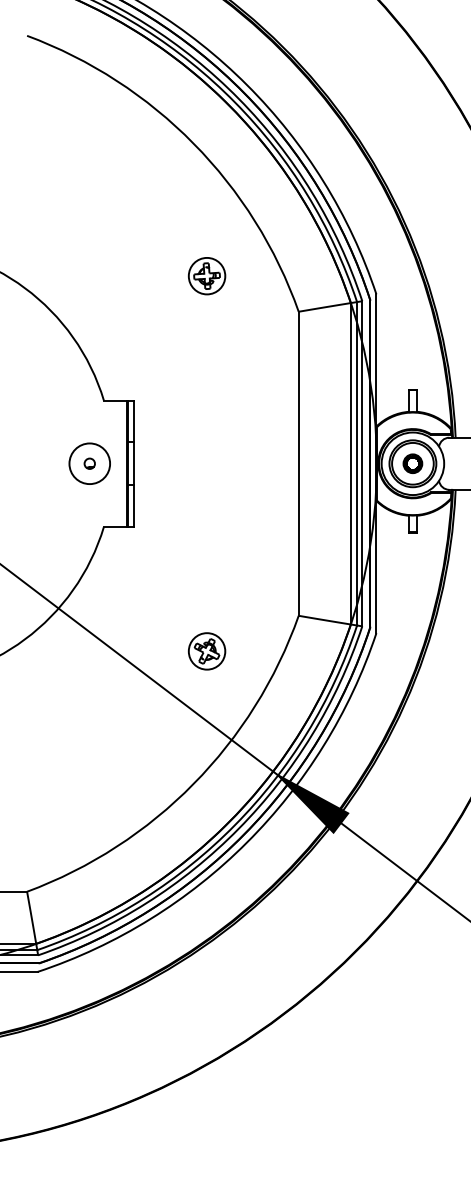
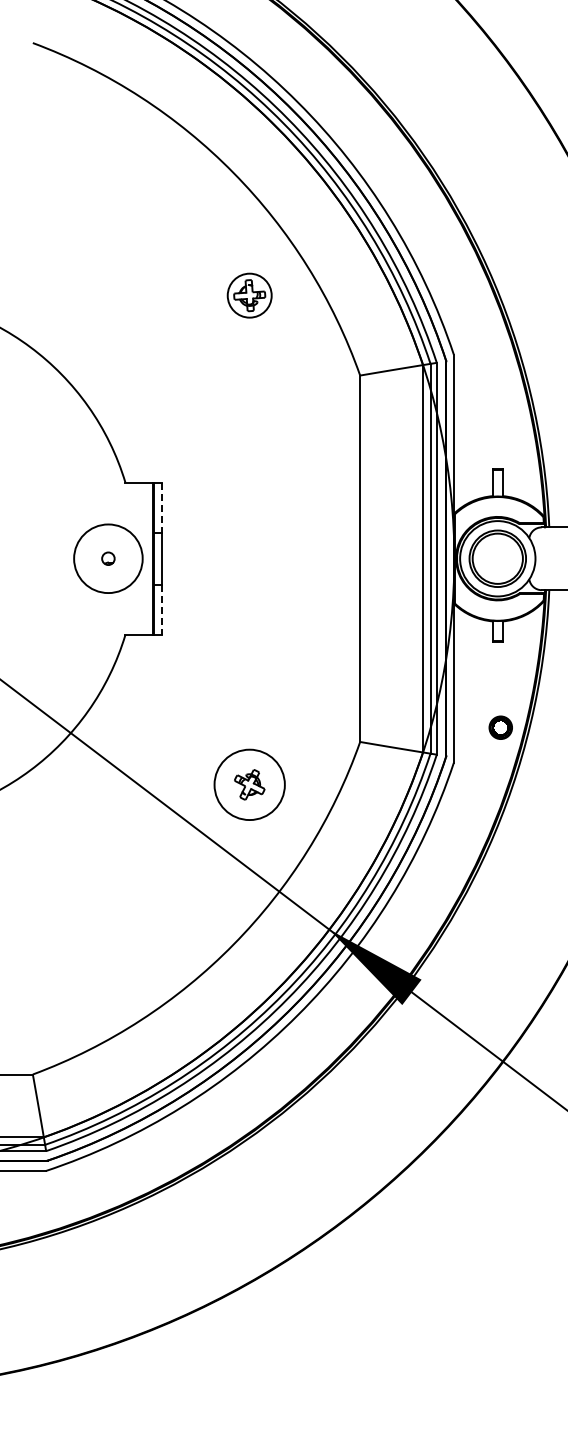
part: (206, 276) -> (249, 295), moved
line: (133, 422) -> (161, 508), solid -> dashed
circle: (89, 463) -> (107, 558), size x1.4
part: (412, 463) -> (500, 727), moved
line: (133, 506) -> (161, 610), solid -> dashed
circle: (206, 651) -> (249, 784), size x1.6

